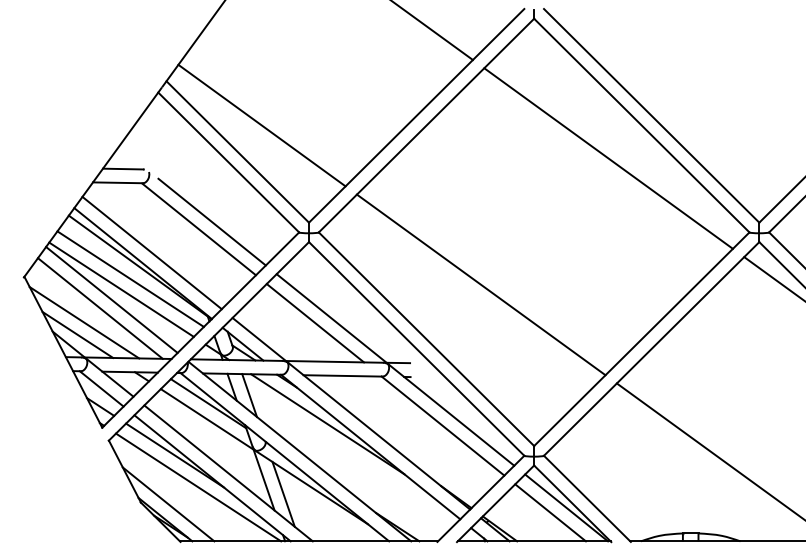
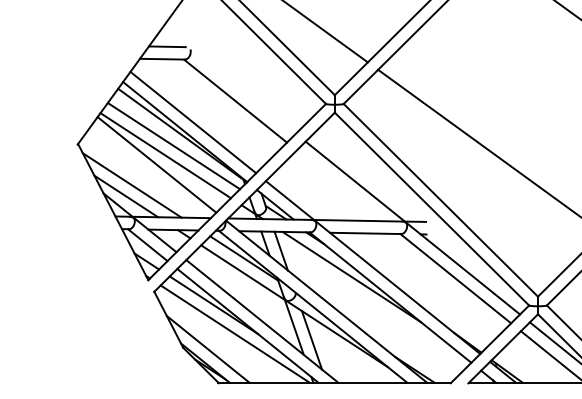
line: (211, 221) -> (246, 94), removed
line: (100, 308) -> (146, 172), removed
line: (315, 323) -> (340, 186), removed

